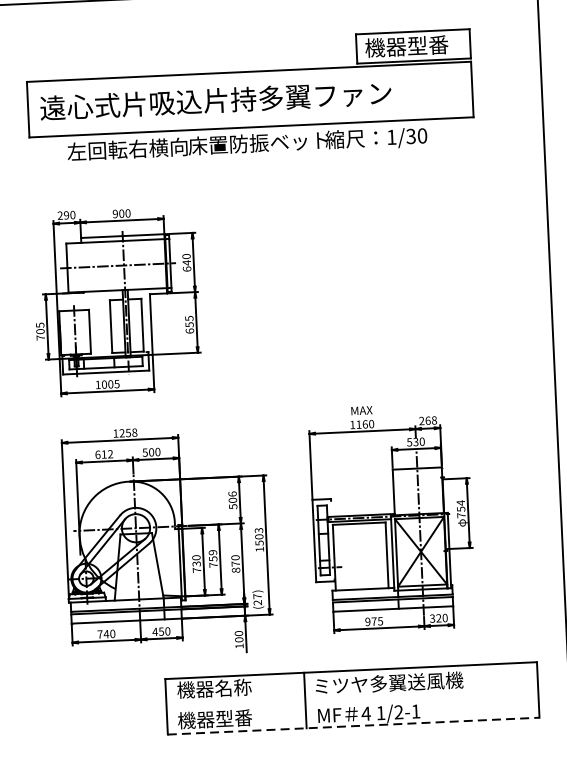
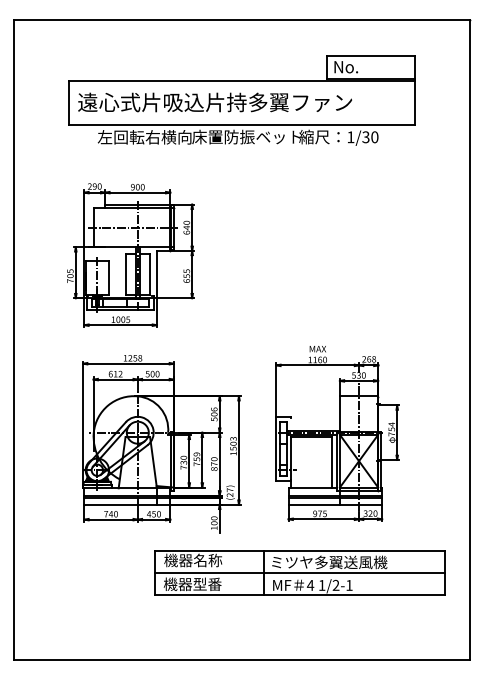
text: (406, 45) -> (365, 66), 機器型番 -> No.
line: (352, 697) -> (300, 572), added
line: (353, 726) -> (300, 594), dashed -> solid

